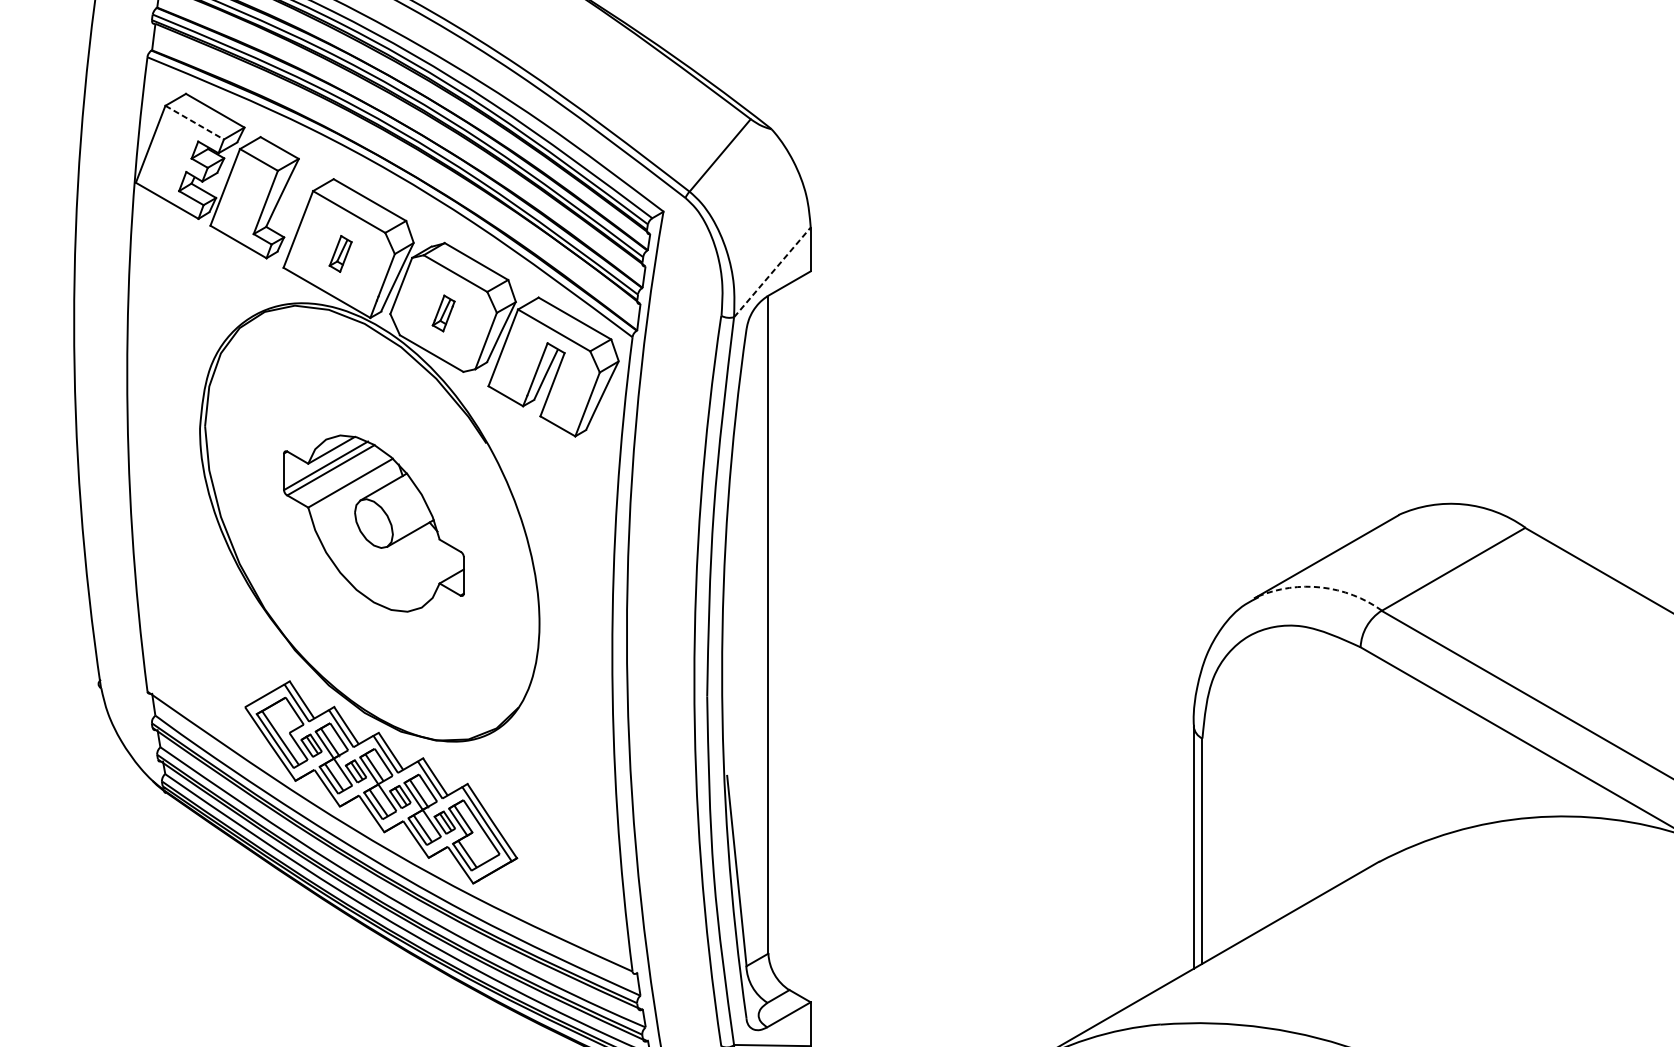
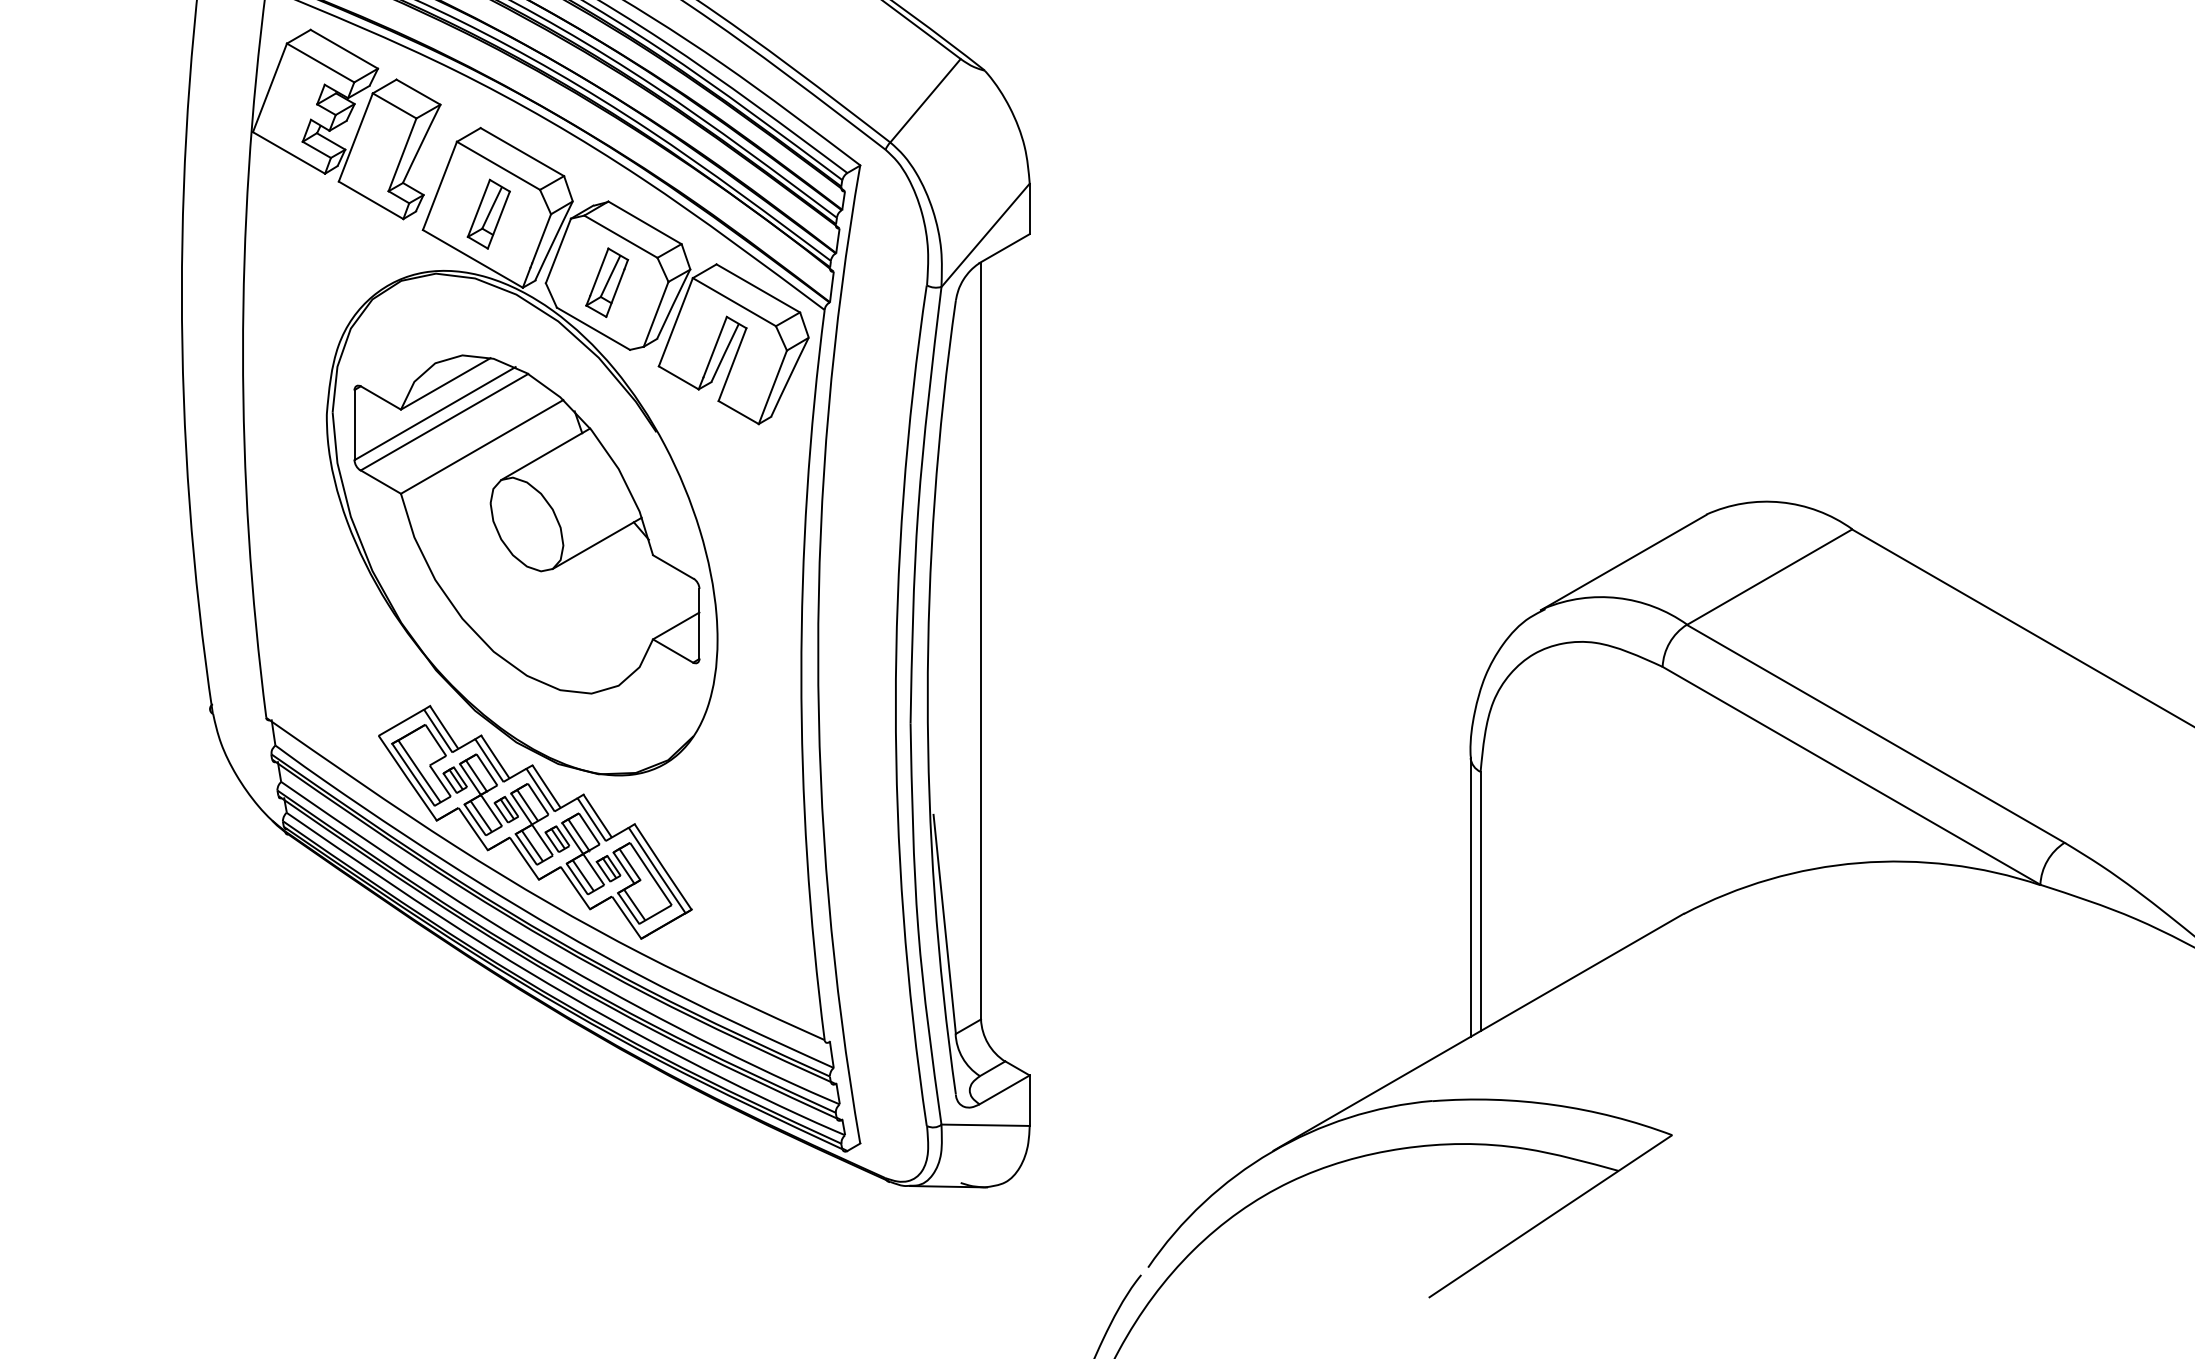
line: (194, 123) -> (320, 63), dashed -> solid
part: (340, 253) -> (488, 213), size x1.67
line: (772, 272) -> (985, 235), dashed -> solid
part: (443, 313) -> (607, 282), size x1.67
part: (373, 523) -> (526, 524), size x1.67
arc: (1321, 587) -> (1617, 598), dashed -> solid

